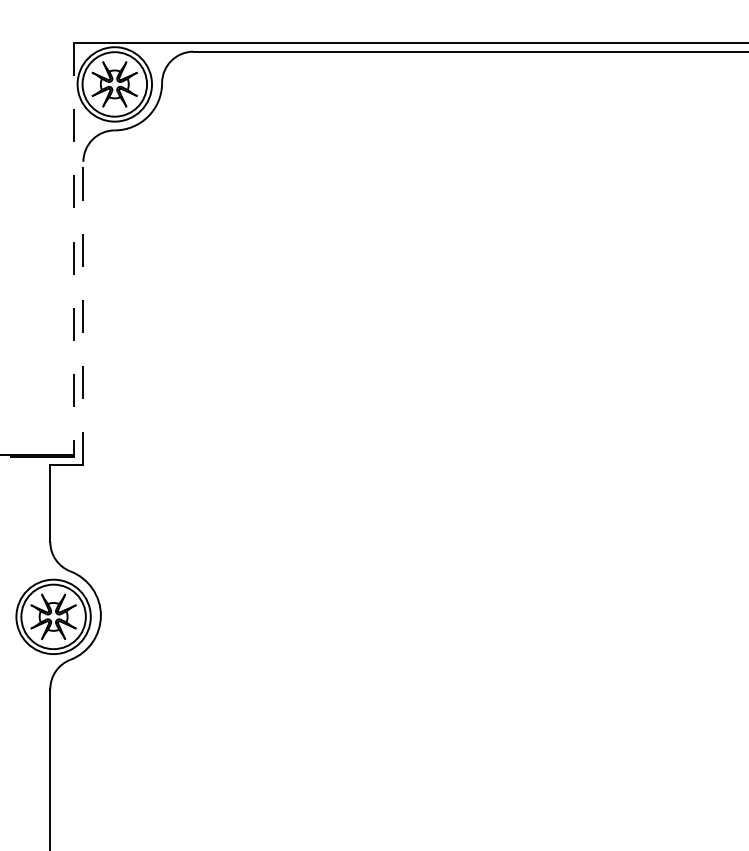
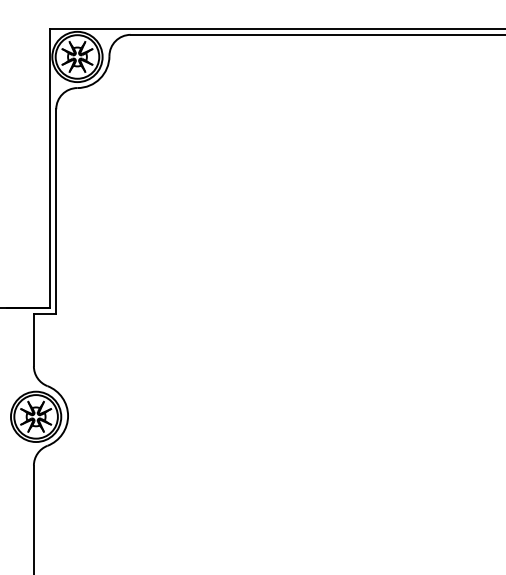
line: (73, 249) -> (49, 168), dashed -> solid
line: (83, 313) -> (56, 211), dashed -> solid

